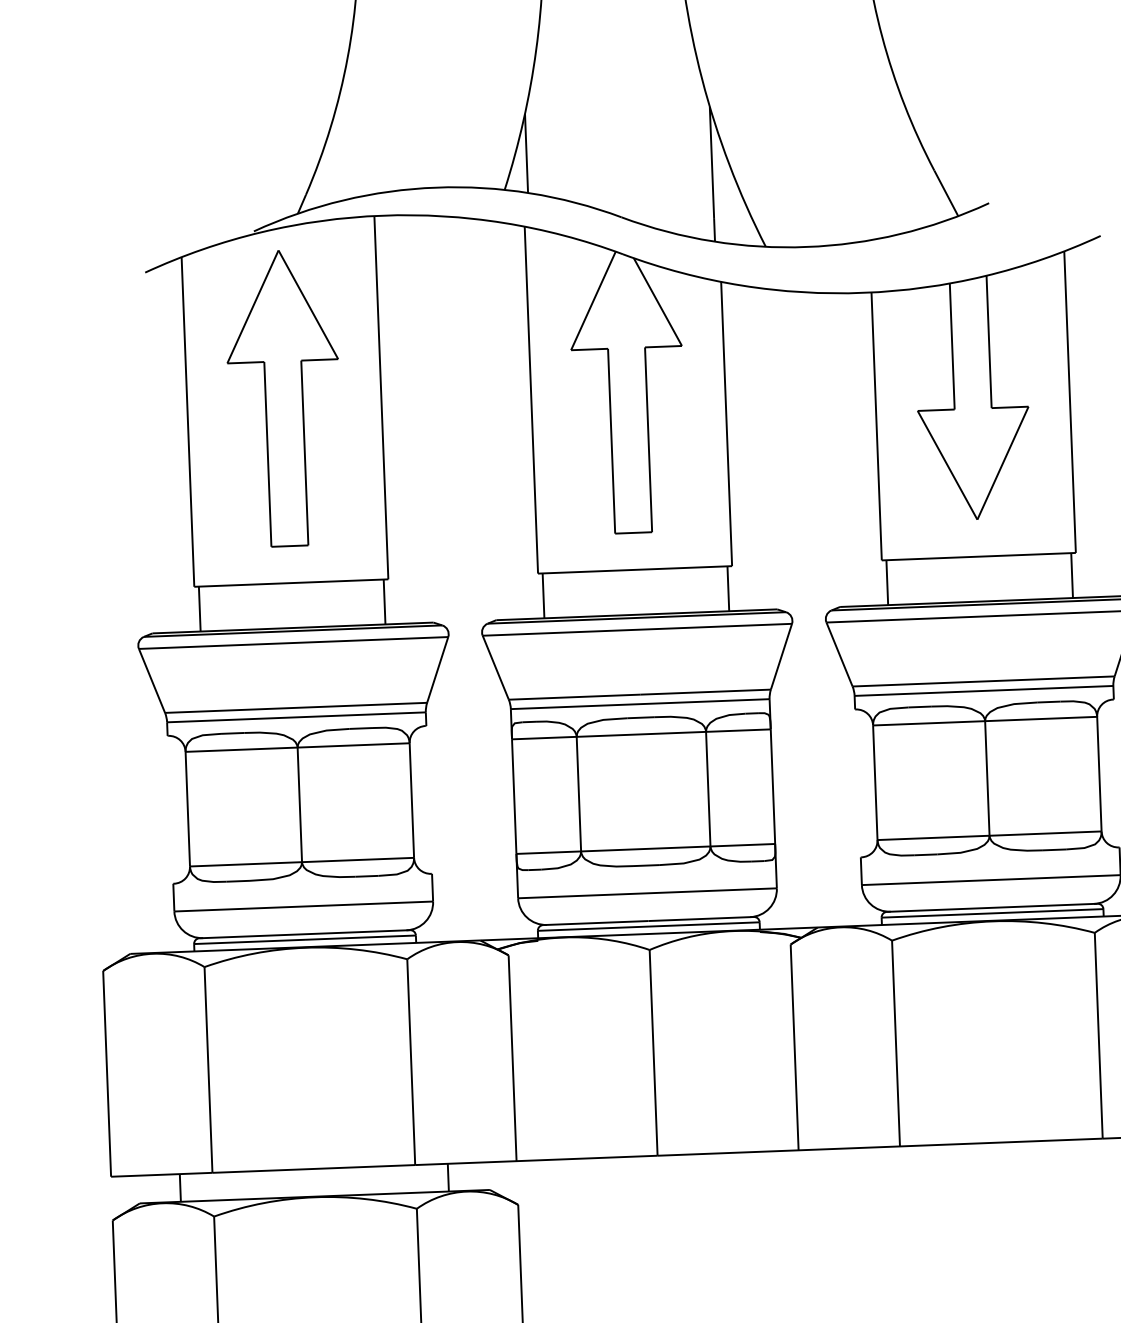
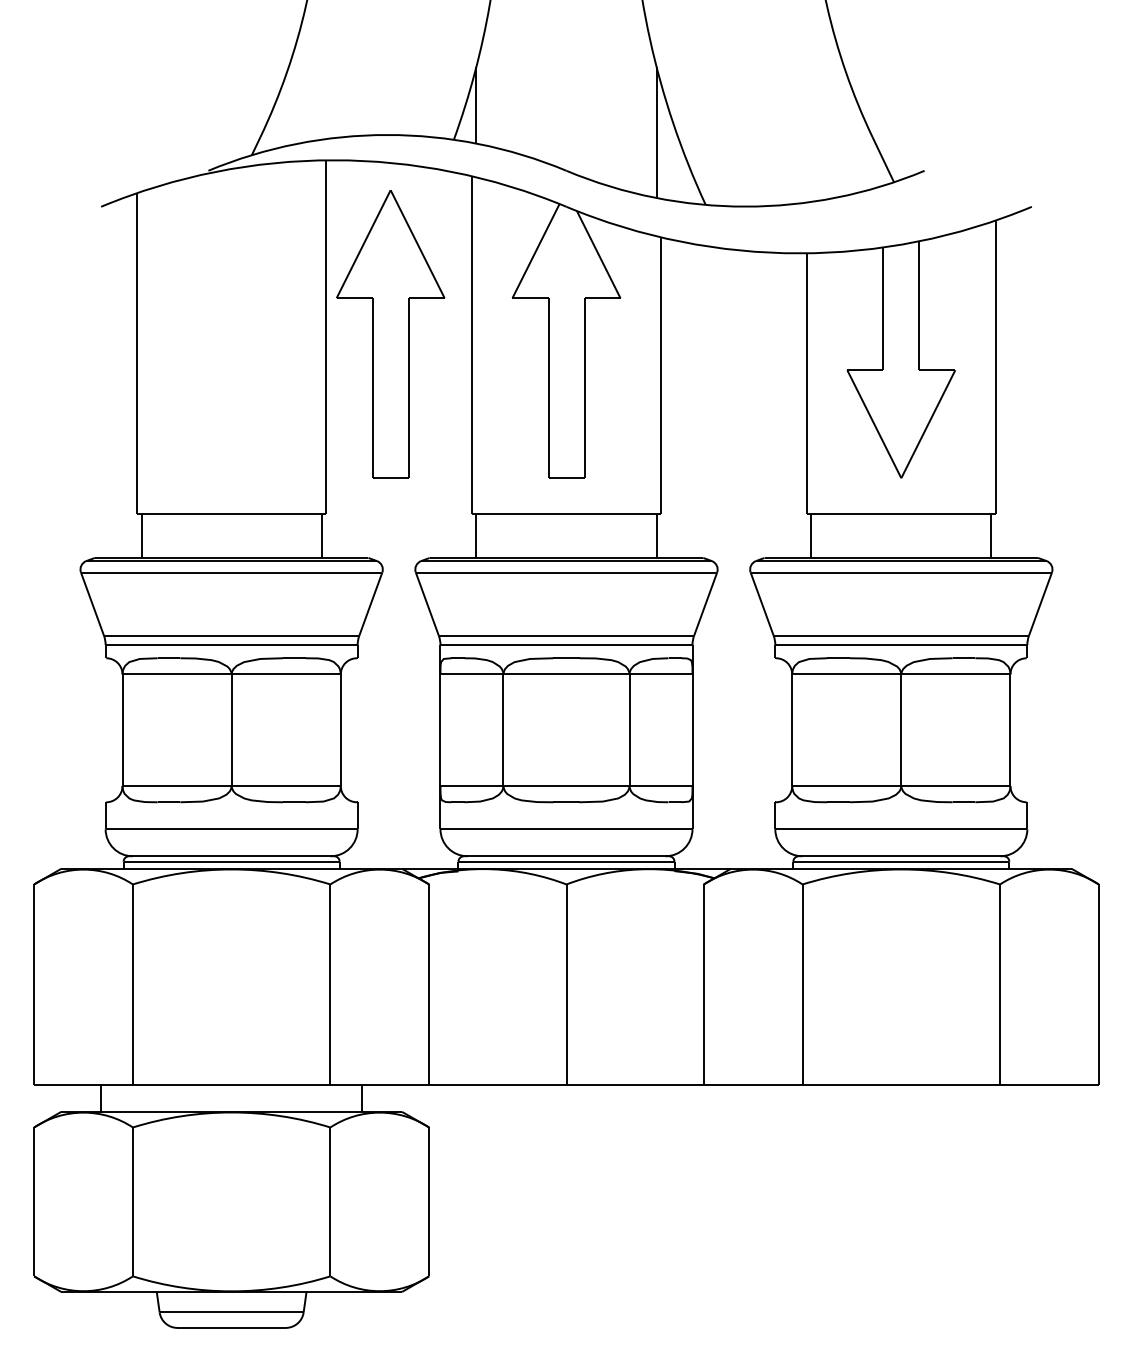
part: (284, 398) -> (390, 334), moved

